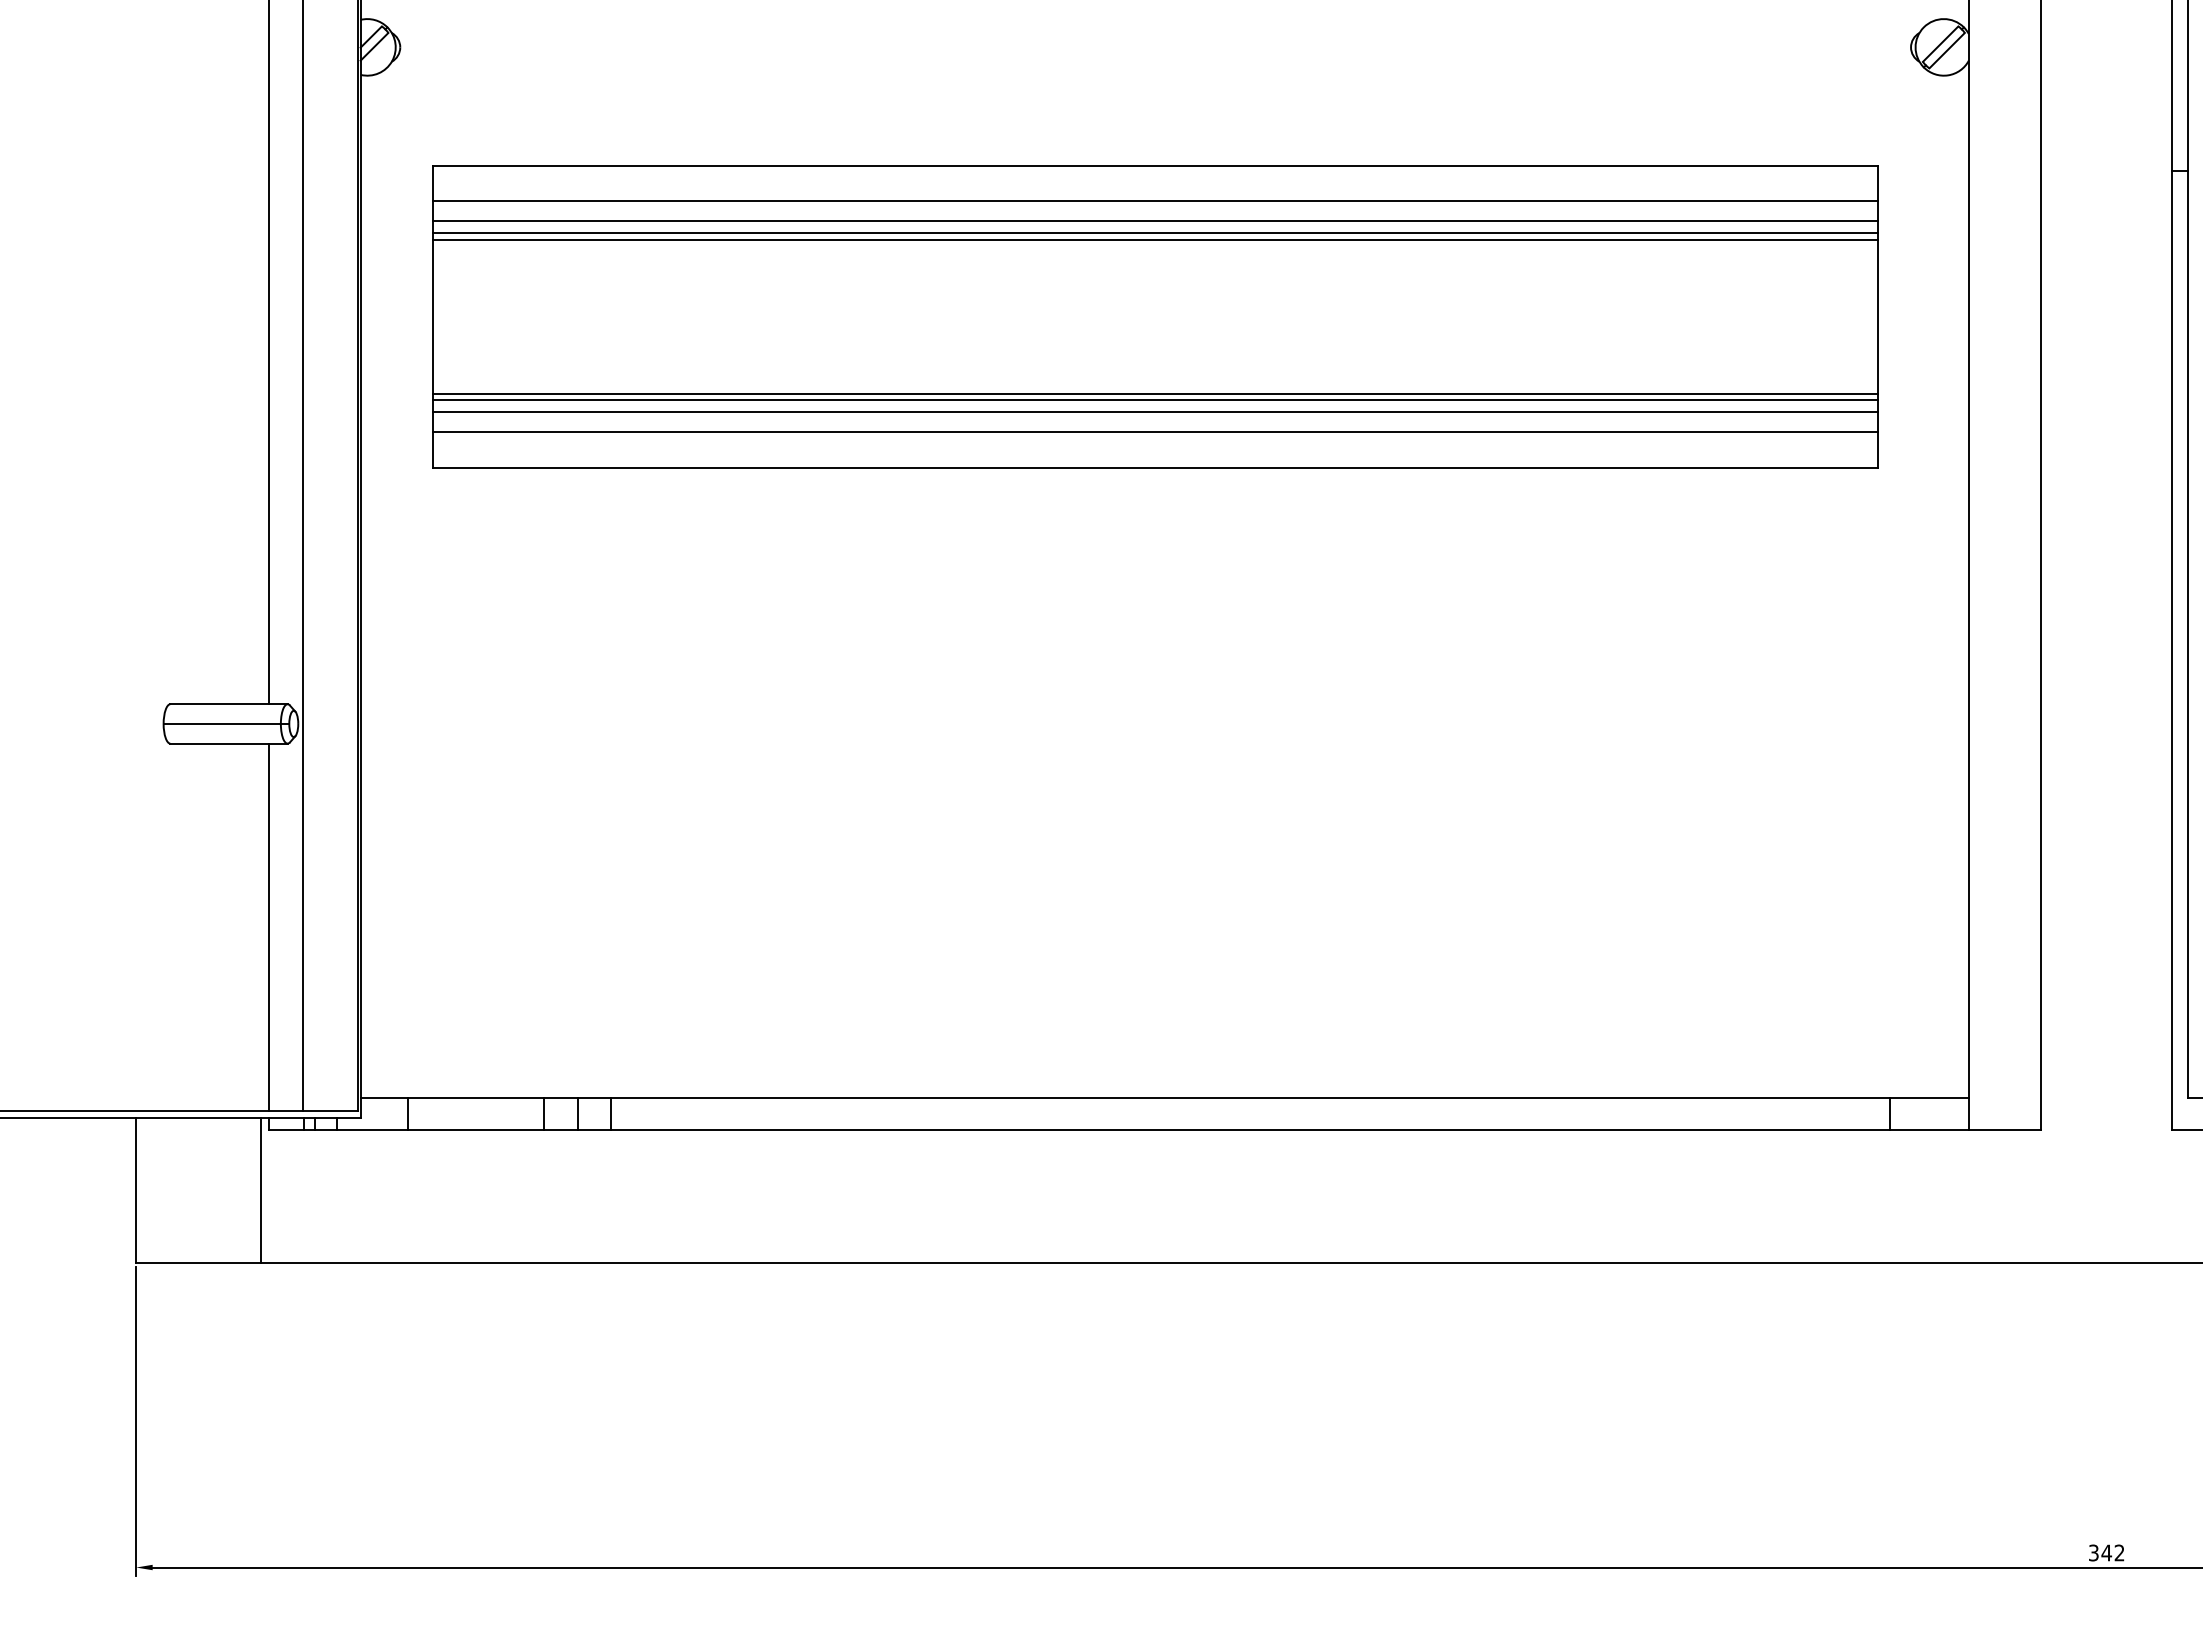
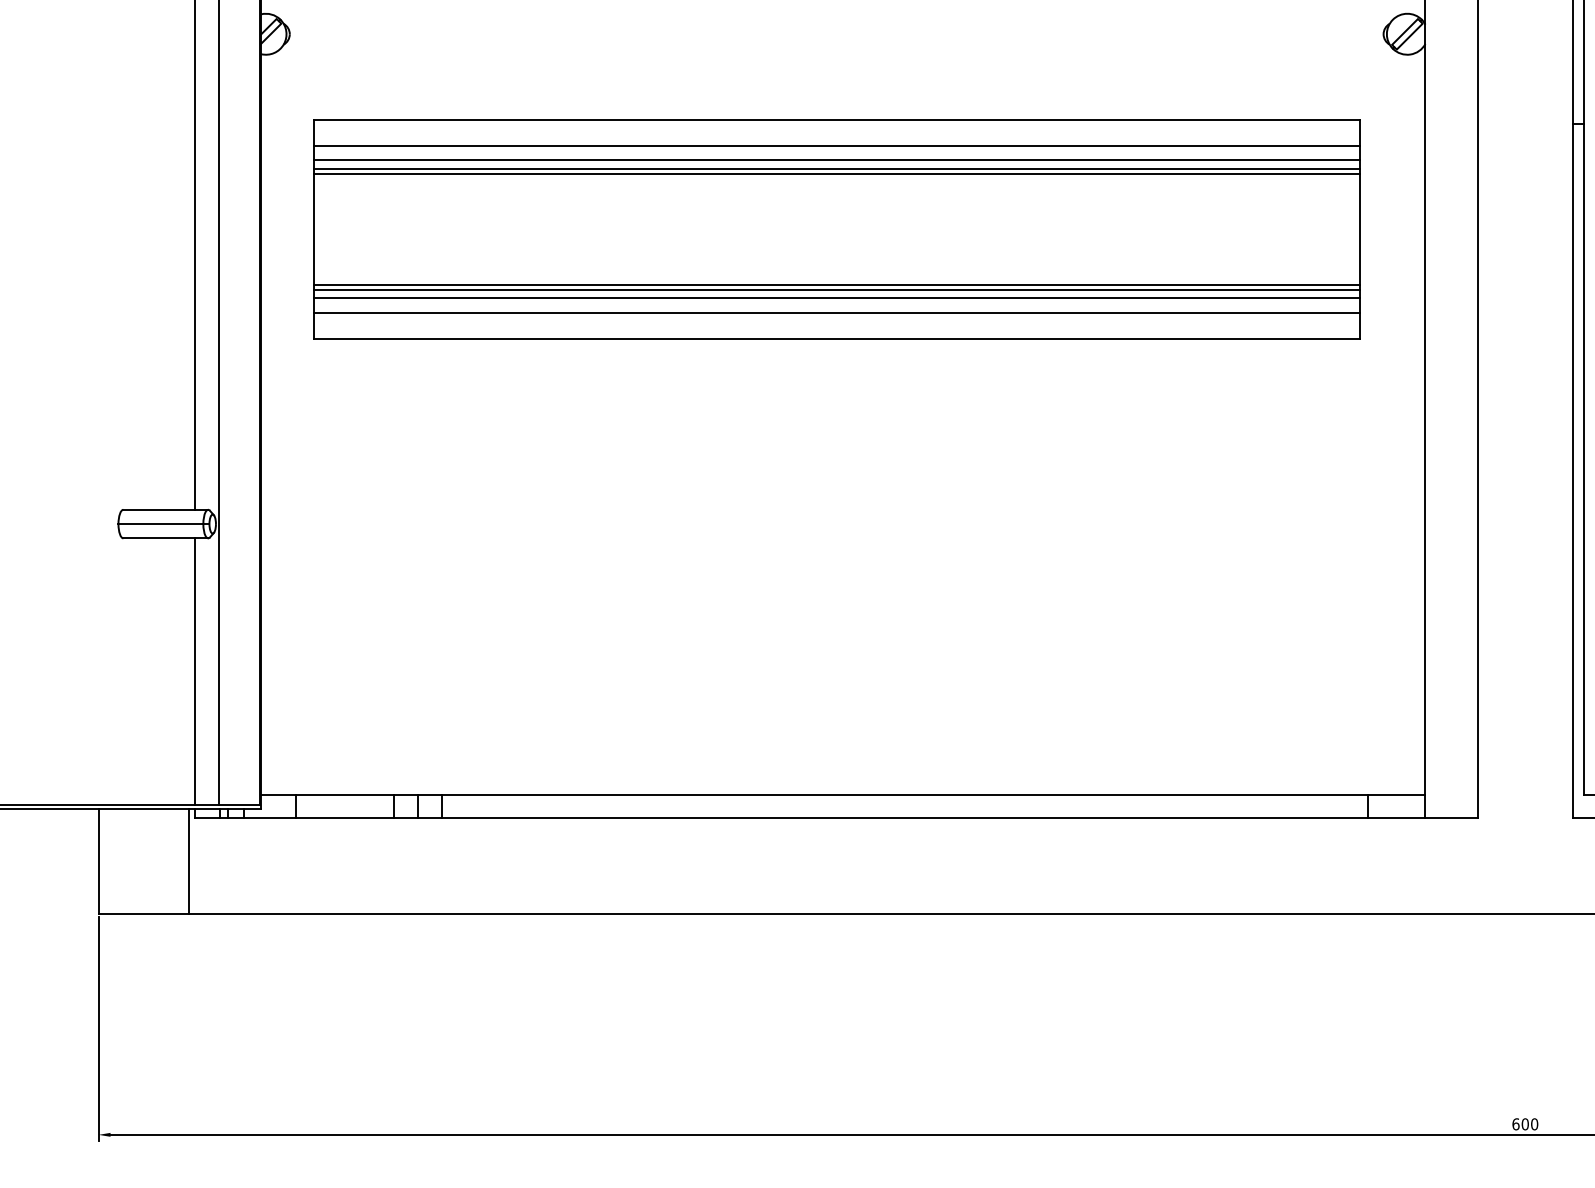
text: (2106, 1552) -> (1525, 1123), 342 -> 600

